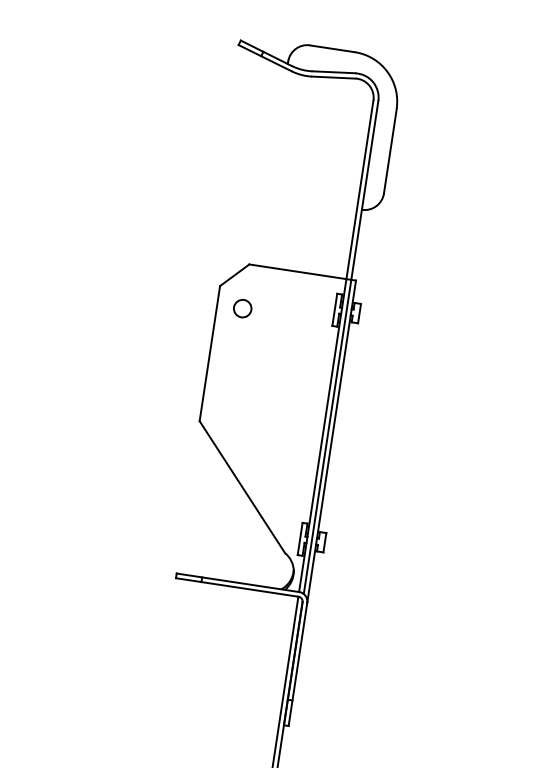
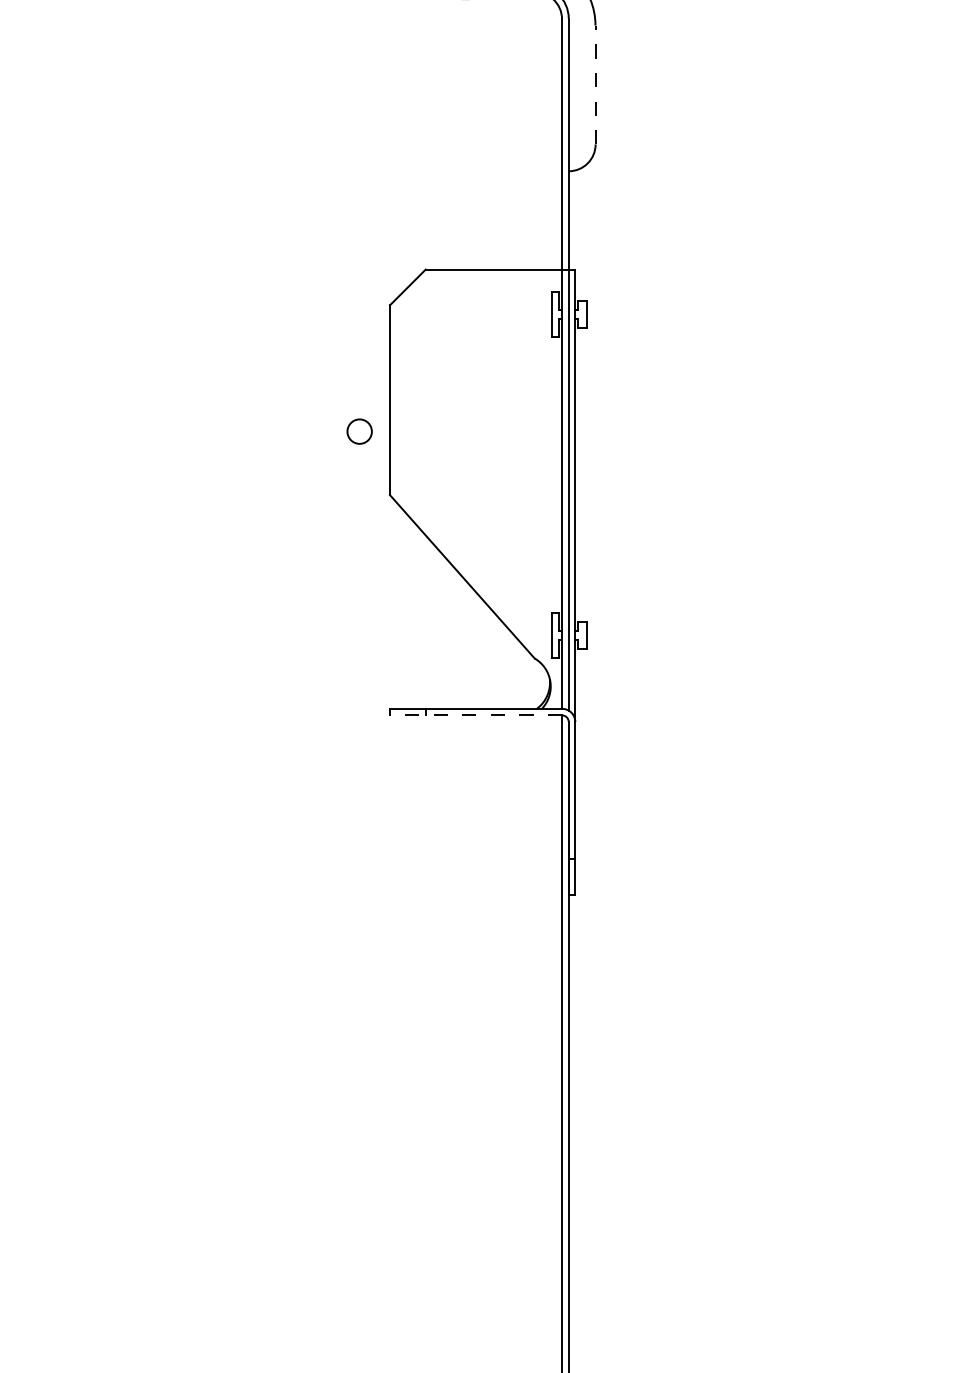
line: (390, 150) -> (595, 84), solid -> dashed
circle: (242, 308) -> (359, 431), moved
line: (236, 587) -> (475, 715), solid -> dashed

